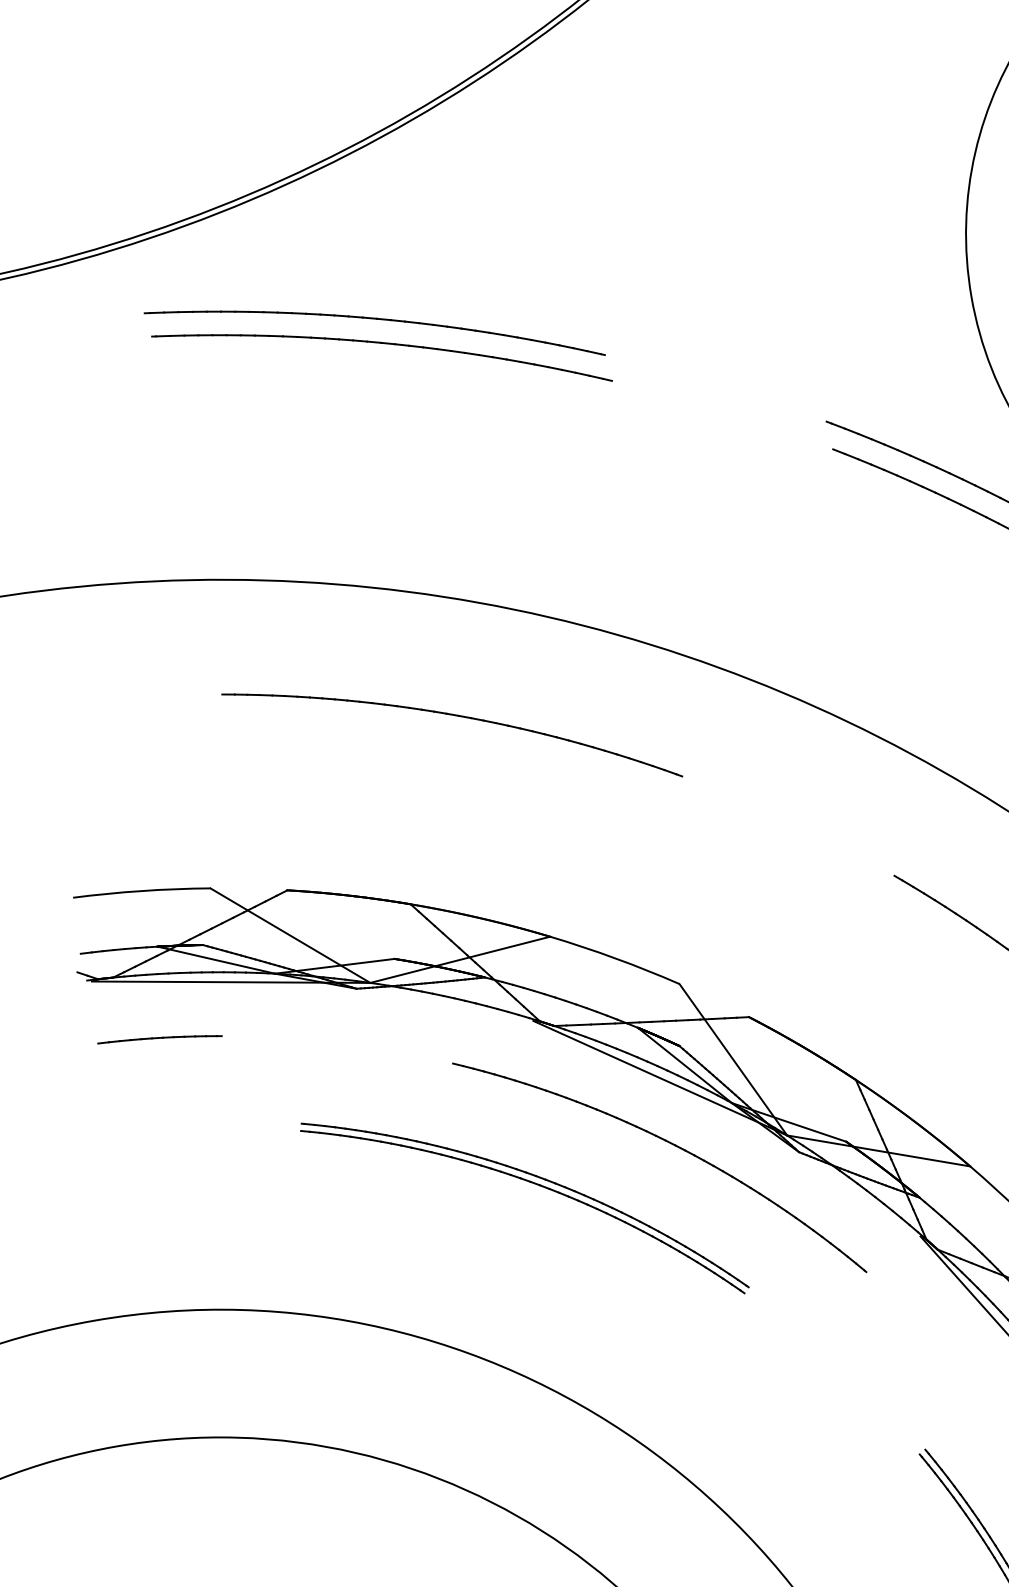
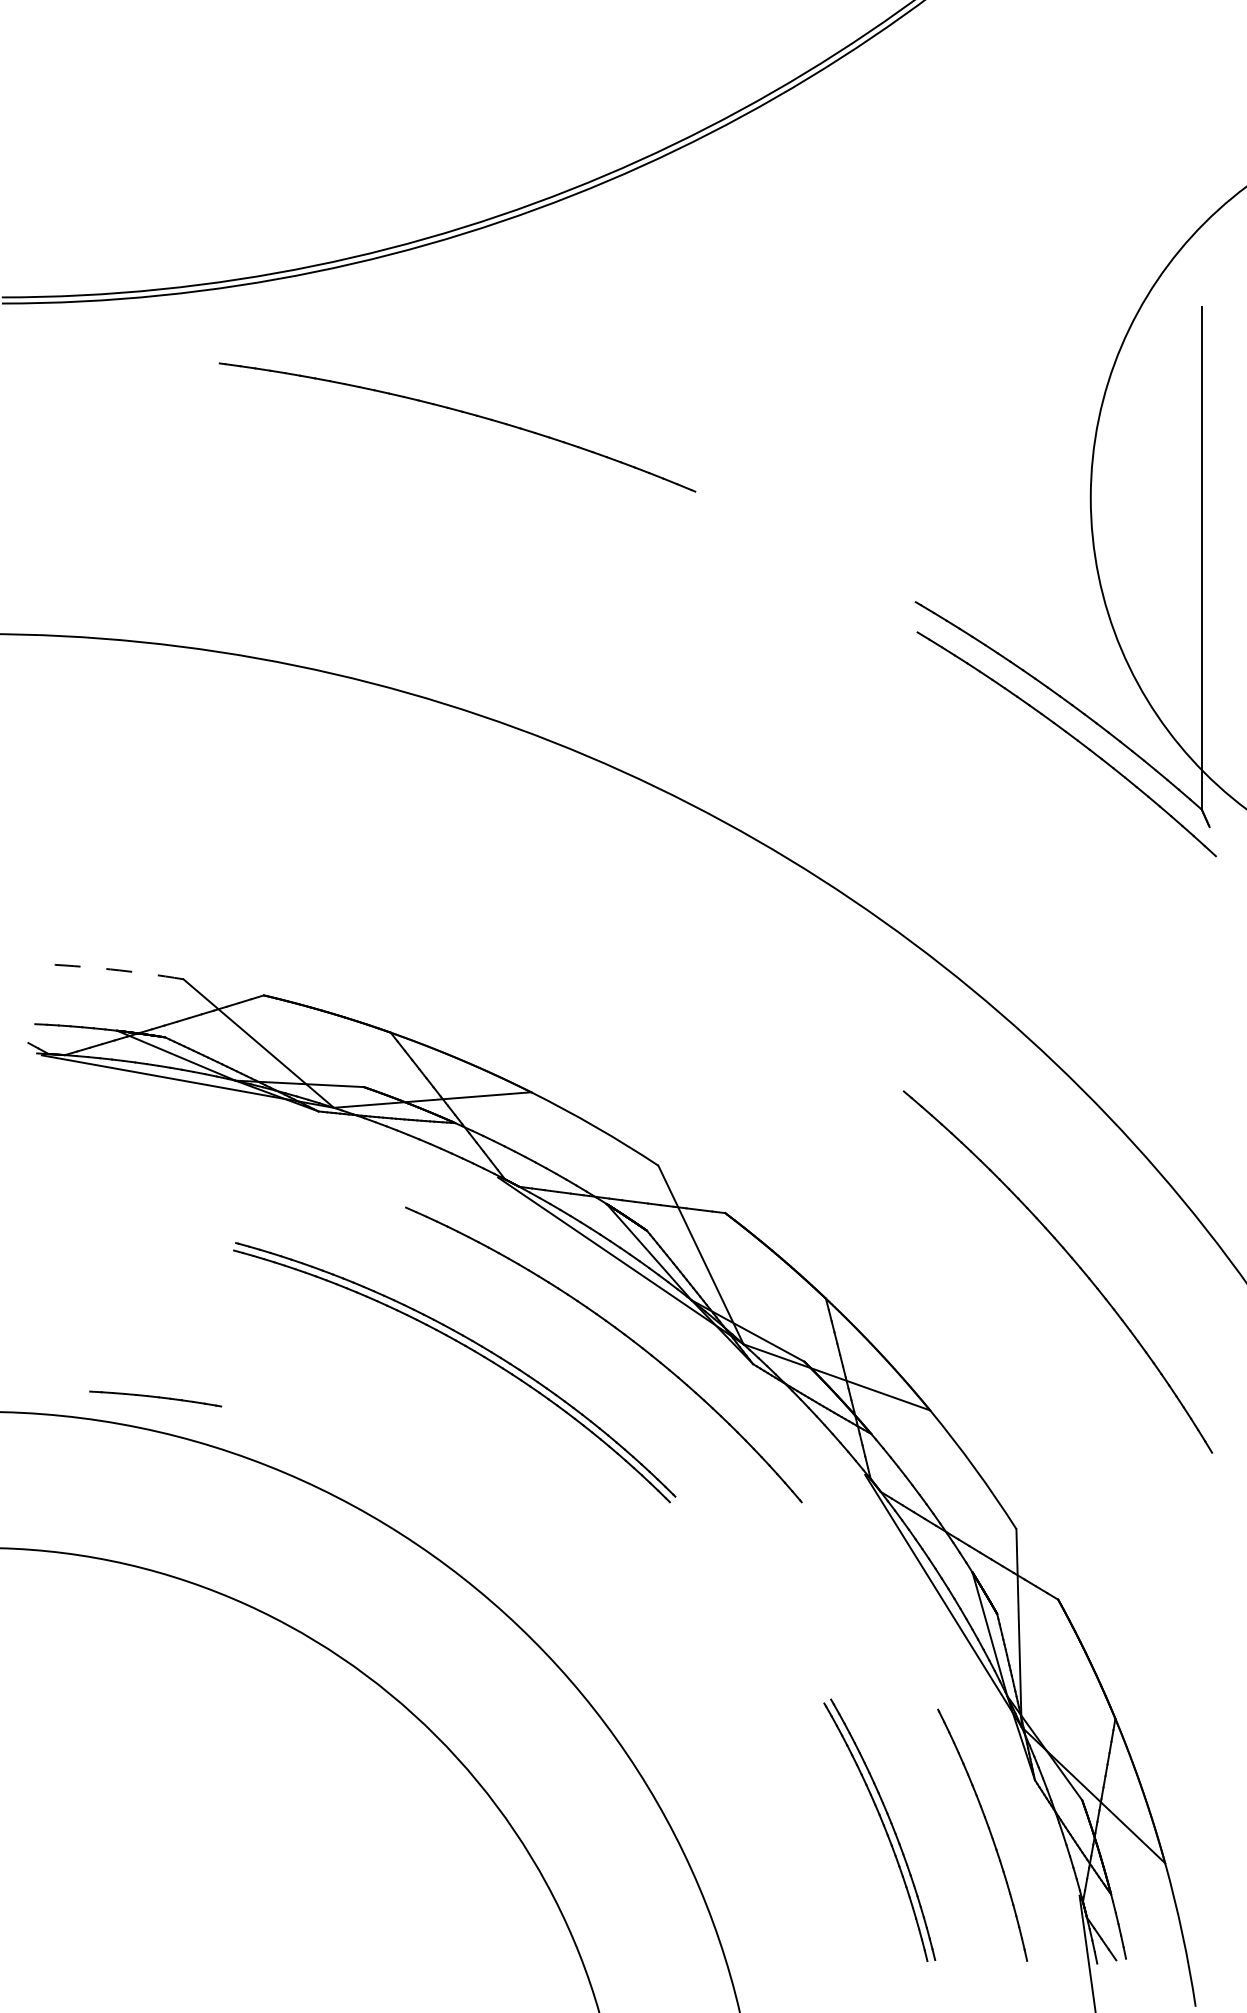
part: (383, 344) -> (464, 439), removed
part: (454, 716) -> (471, 843), removed
arc: (141, 891) -> (110, 969), solid -> dashed
part: (159, 1039) -> (155, 1398), moved

